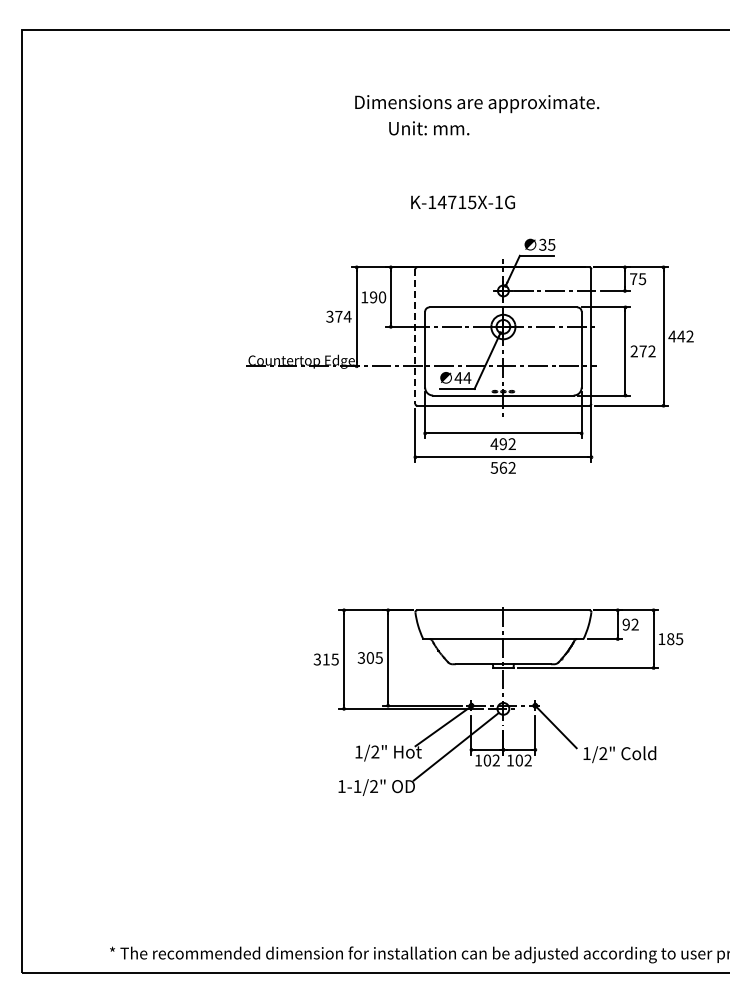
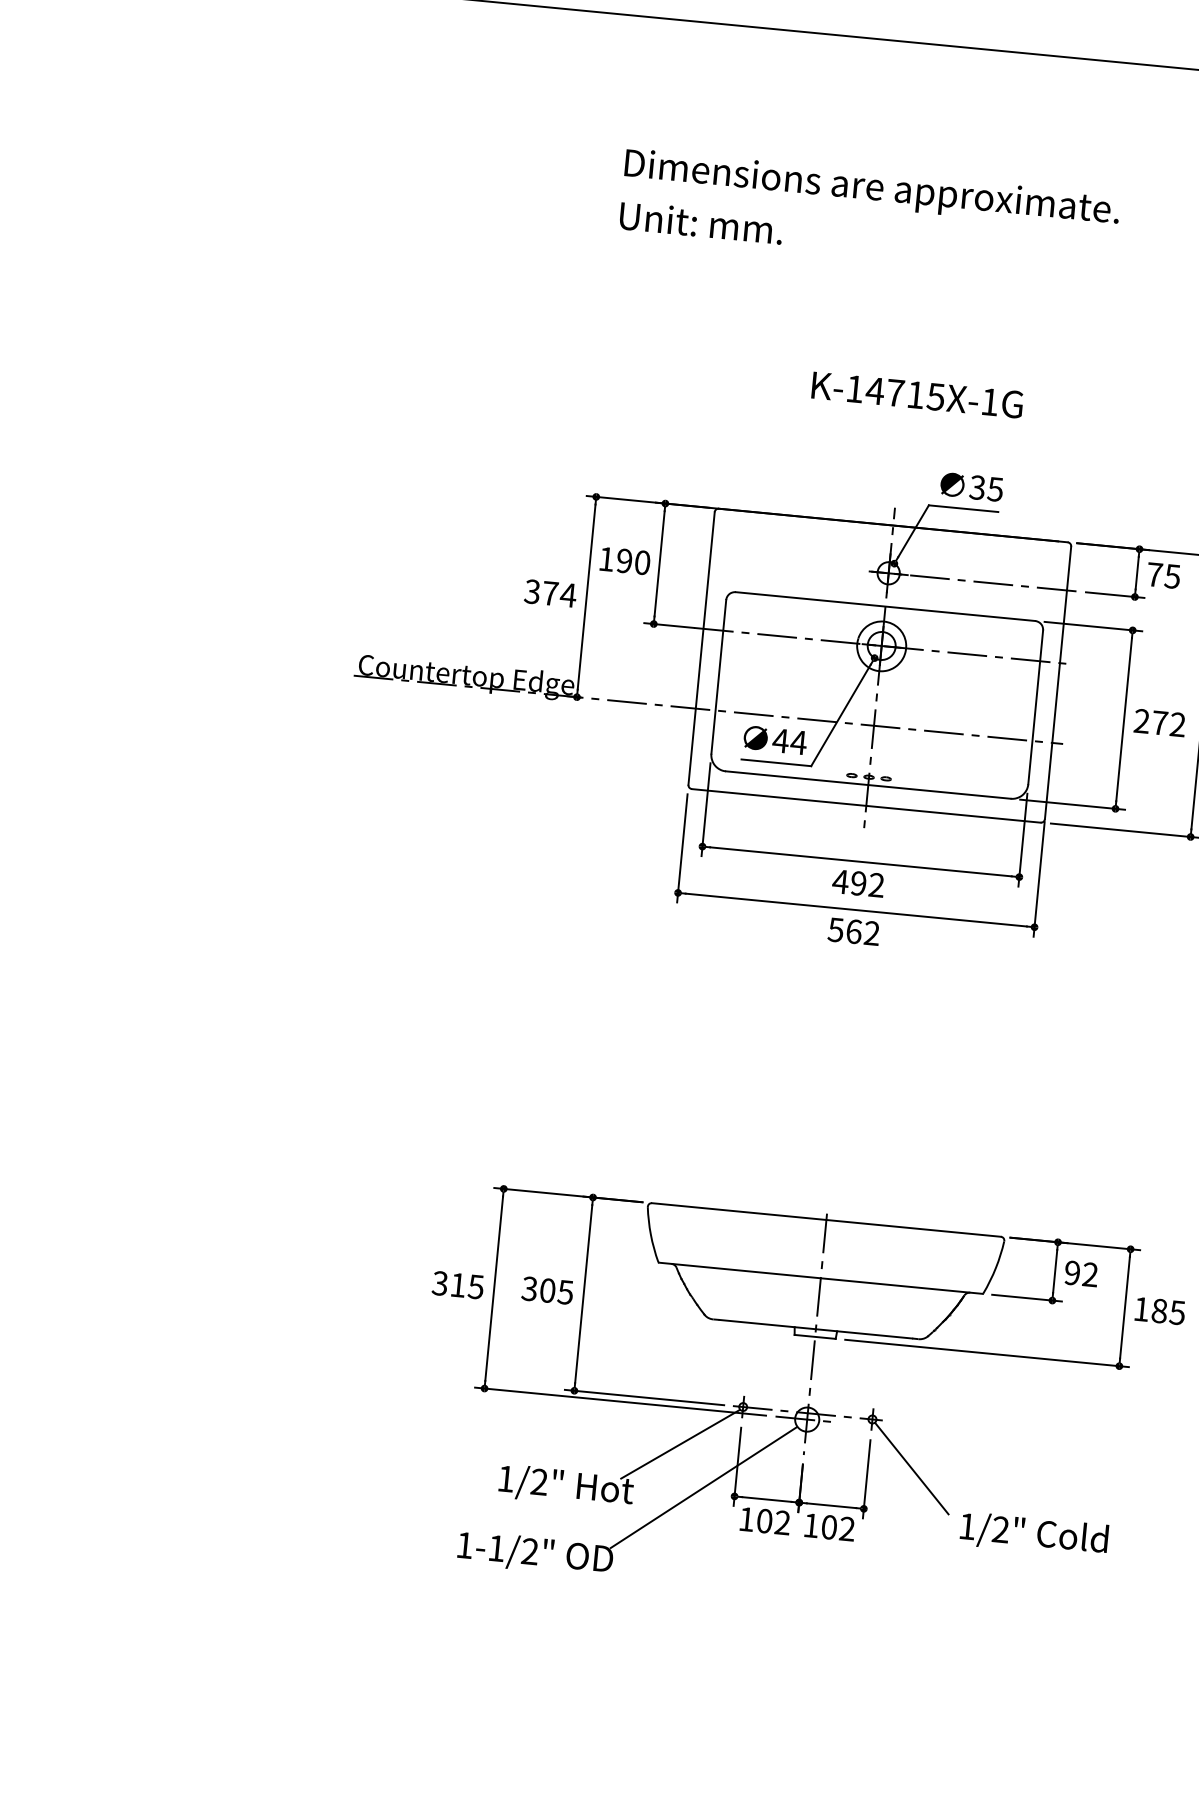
text: (429, 128) -> (701, 223), moved
text: (462, 202) -> (916, 395), moved
line: (415, 337) -> (701, 650), dashed -> solid

